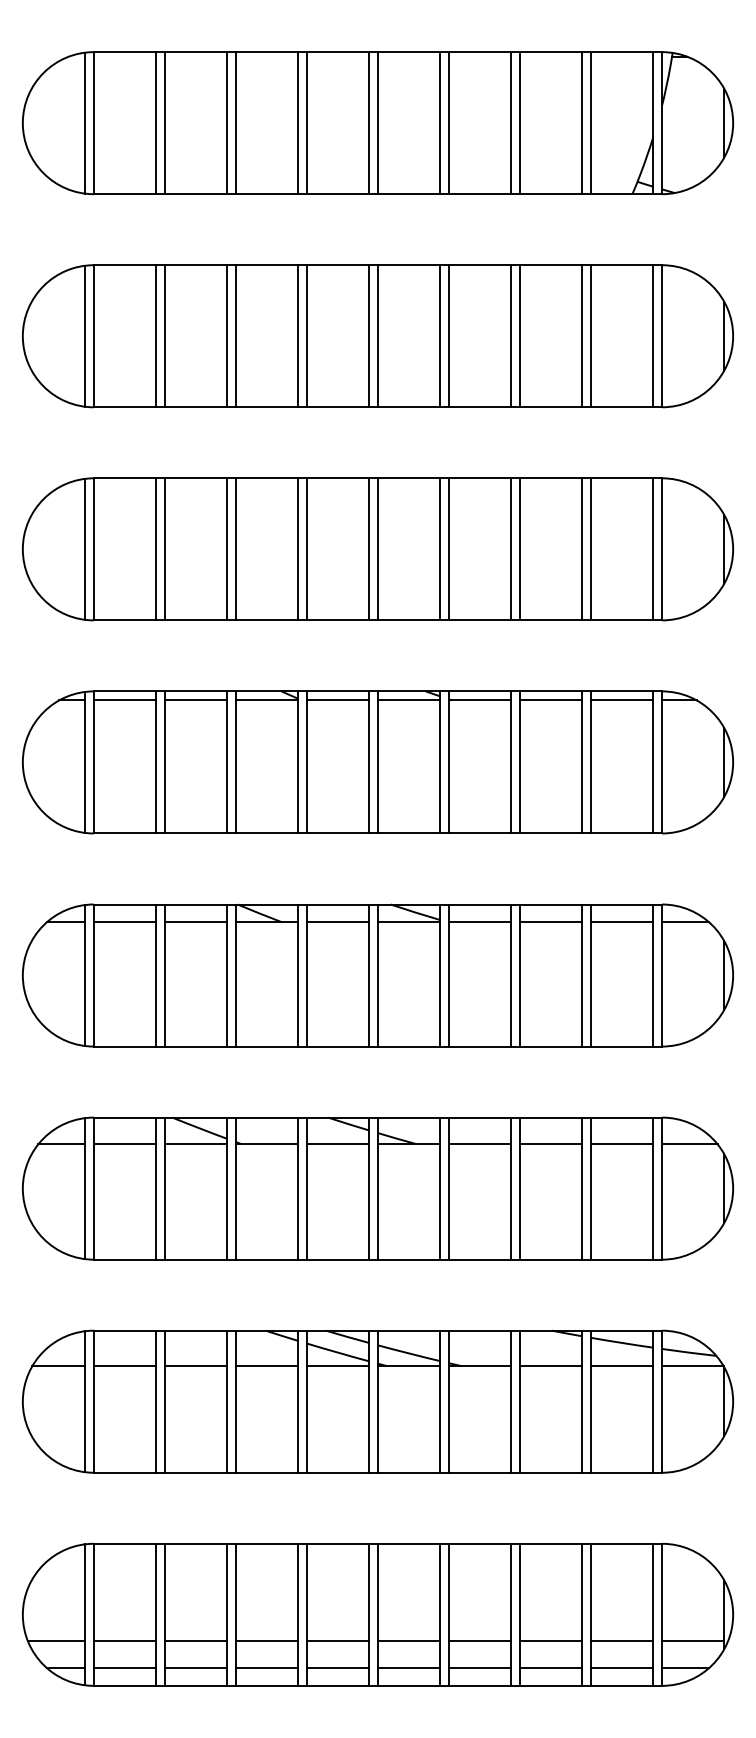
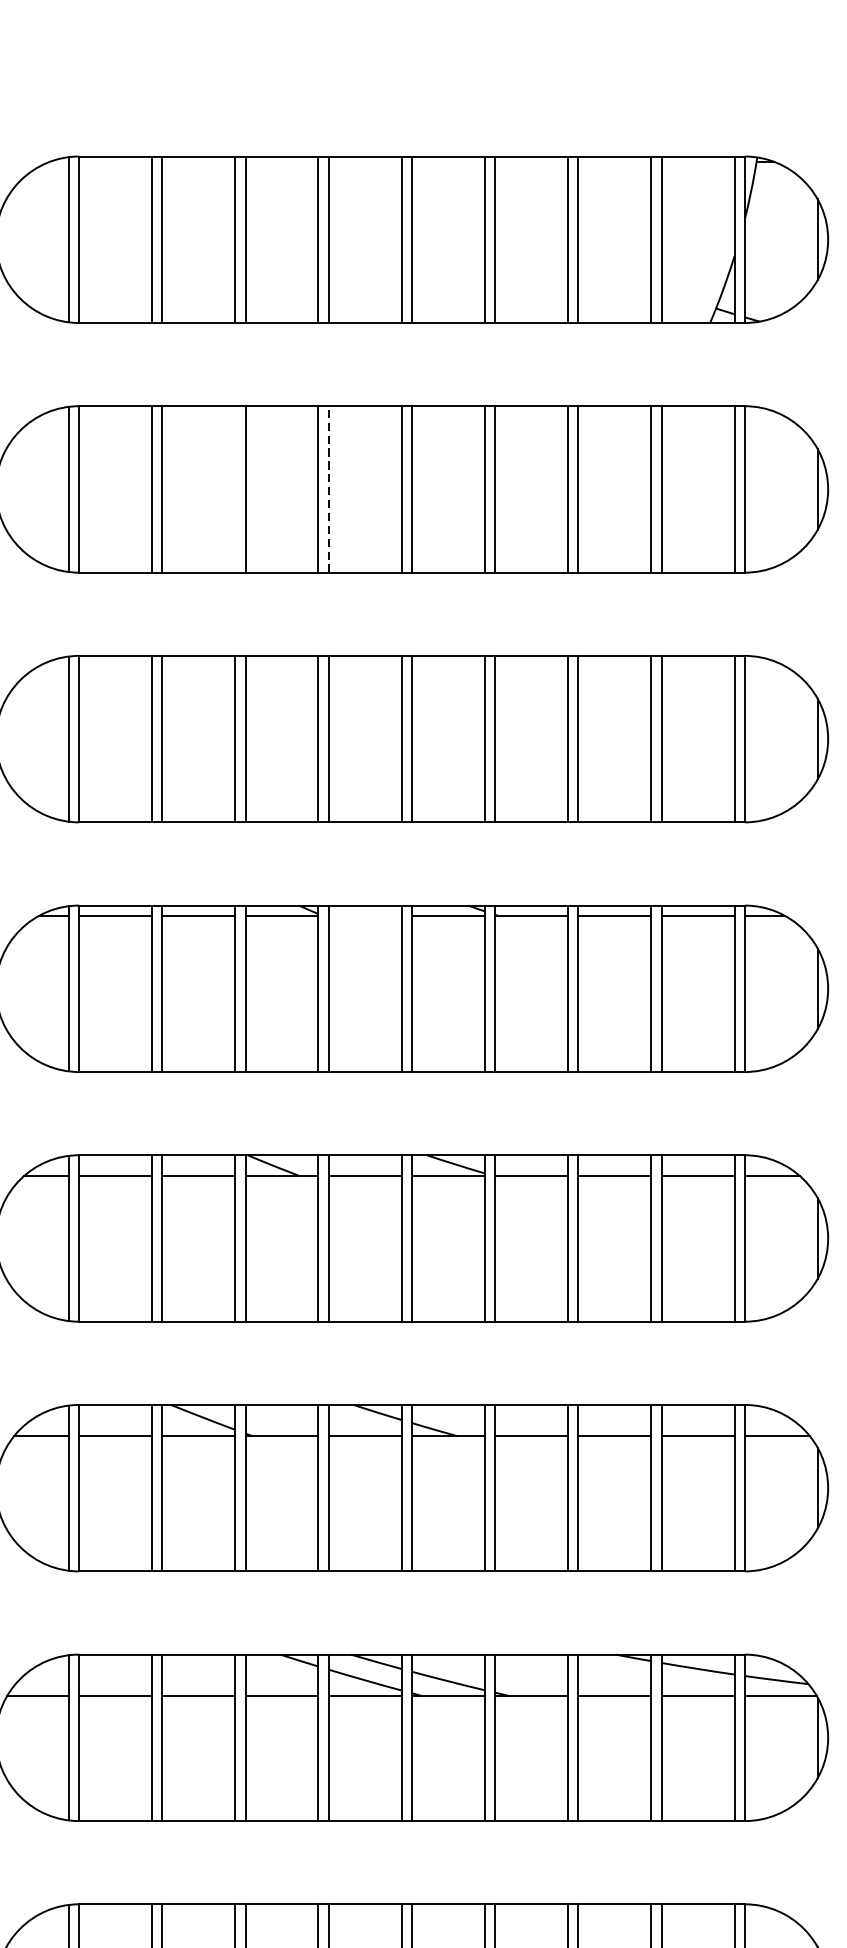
line: (306, 335) -> (328, 488), solid -> dashed
line: (227, 336) -> (235, 489), removed
line: (337, 700) -> (364, 916), removed

